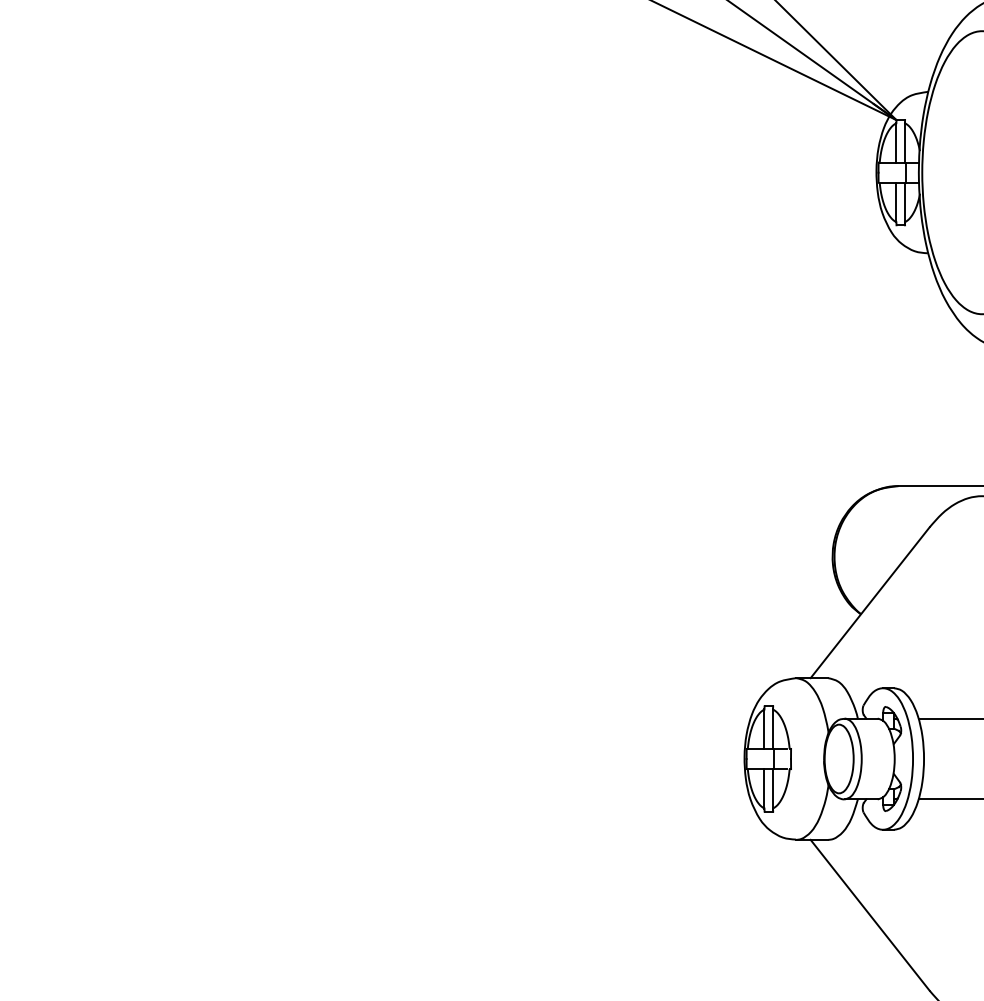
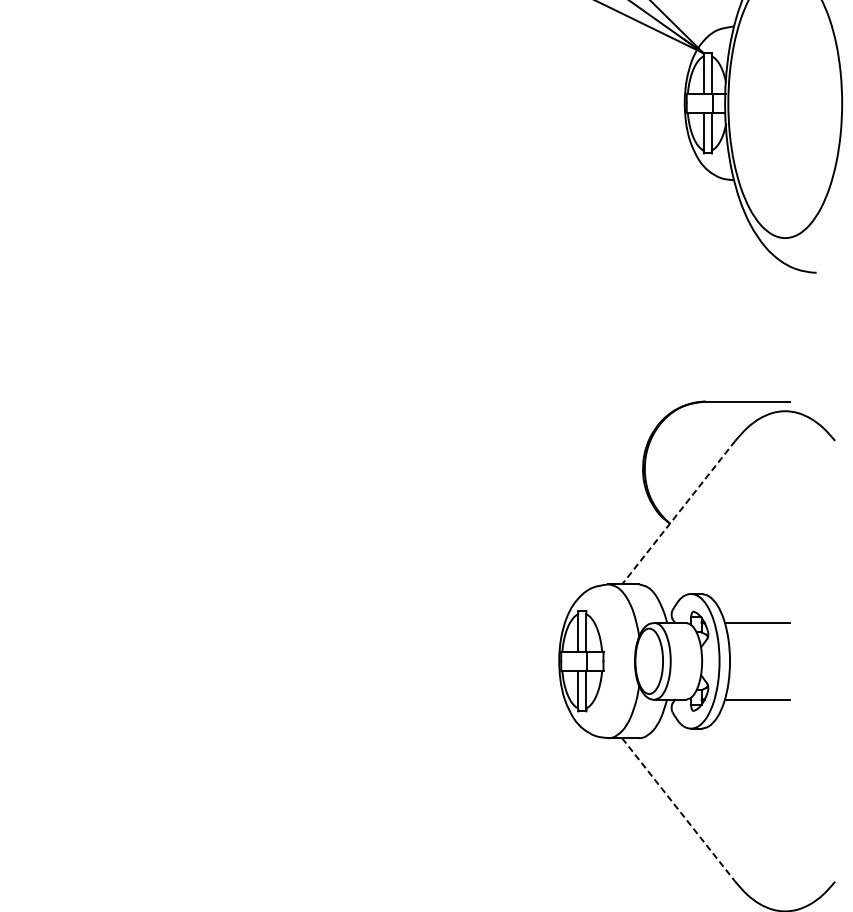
line: (869, 603) -> (678, 513), solid -> dashed
line: (870, 915) -> (679, 810), solid -> dashed

